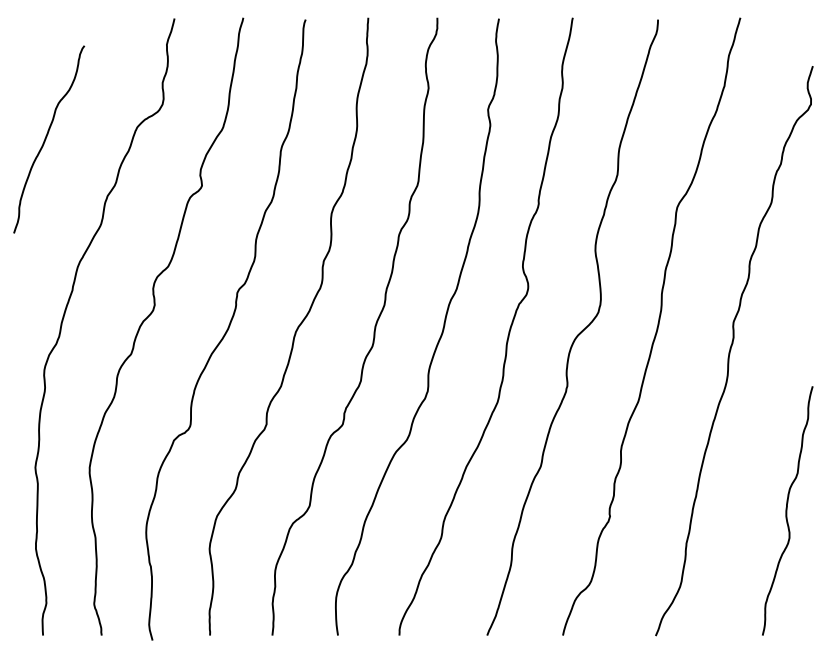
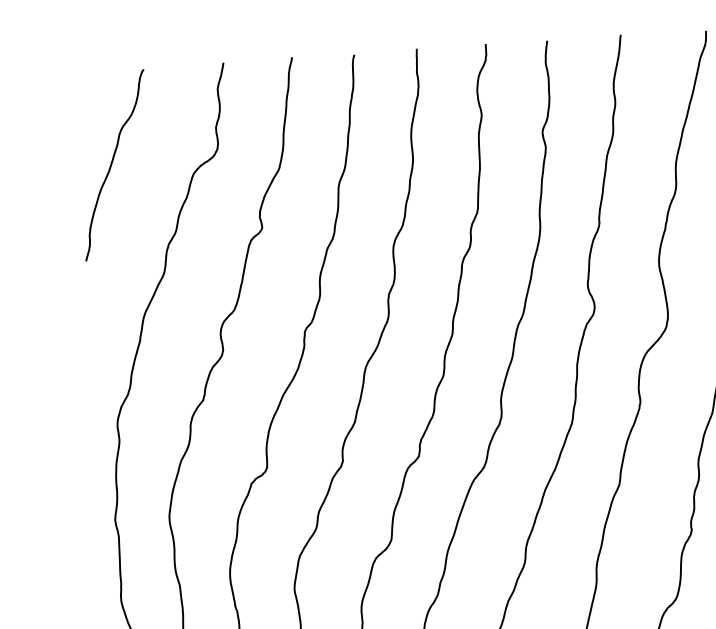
curve: (46, 139) -> (112, 165), moved

